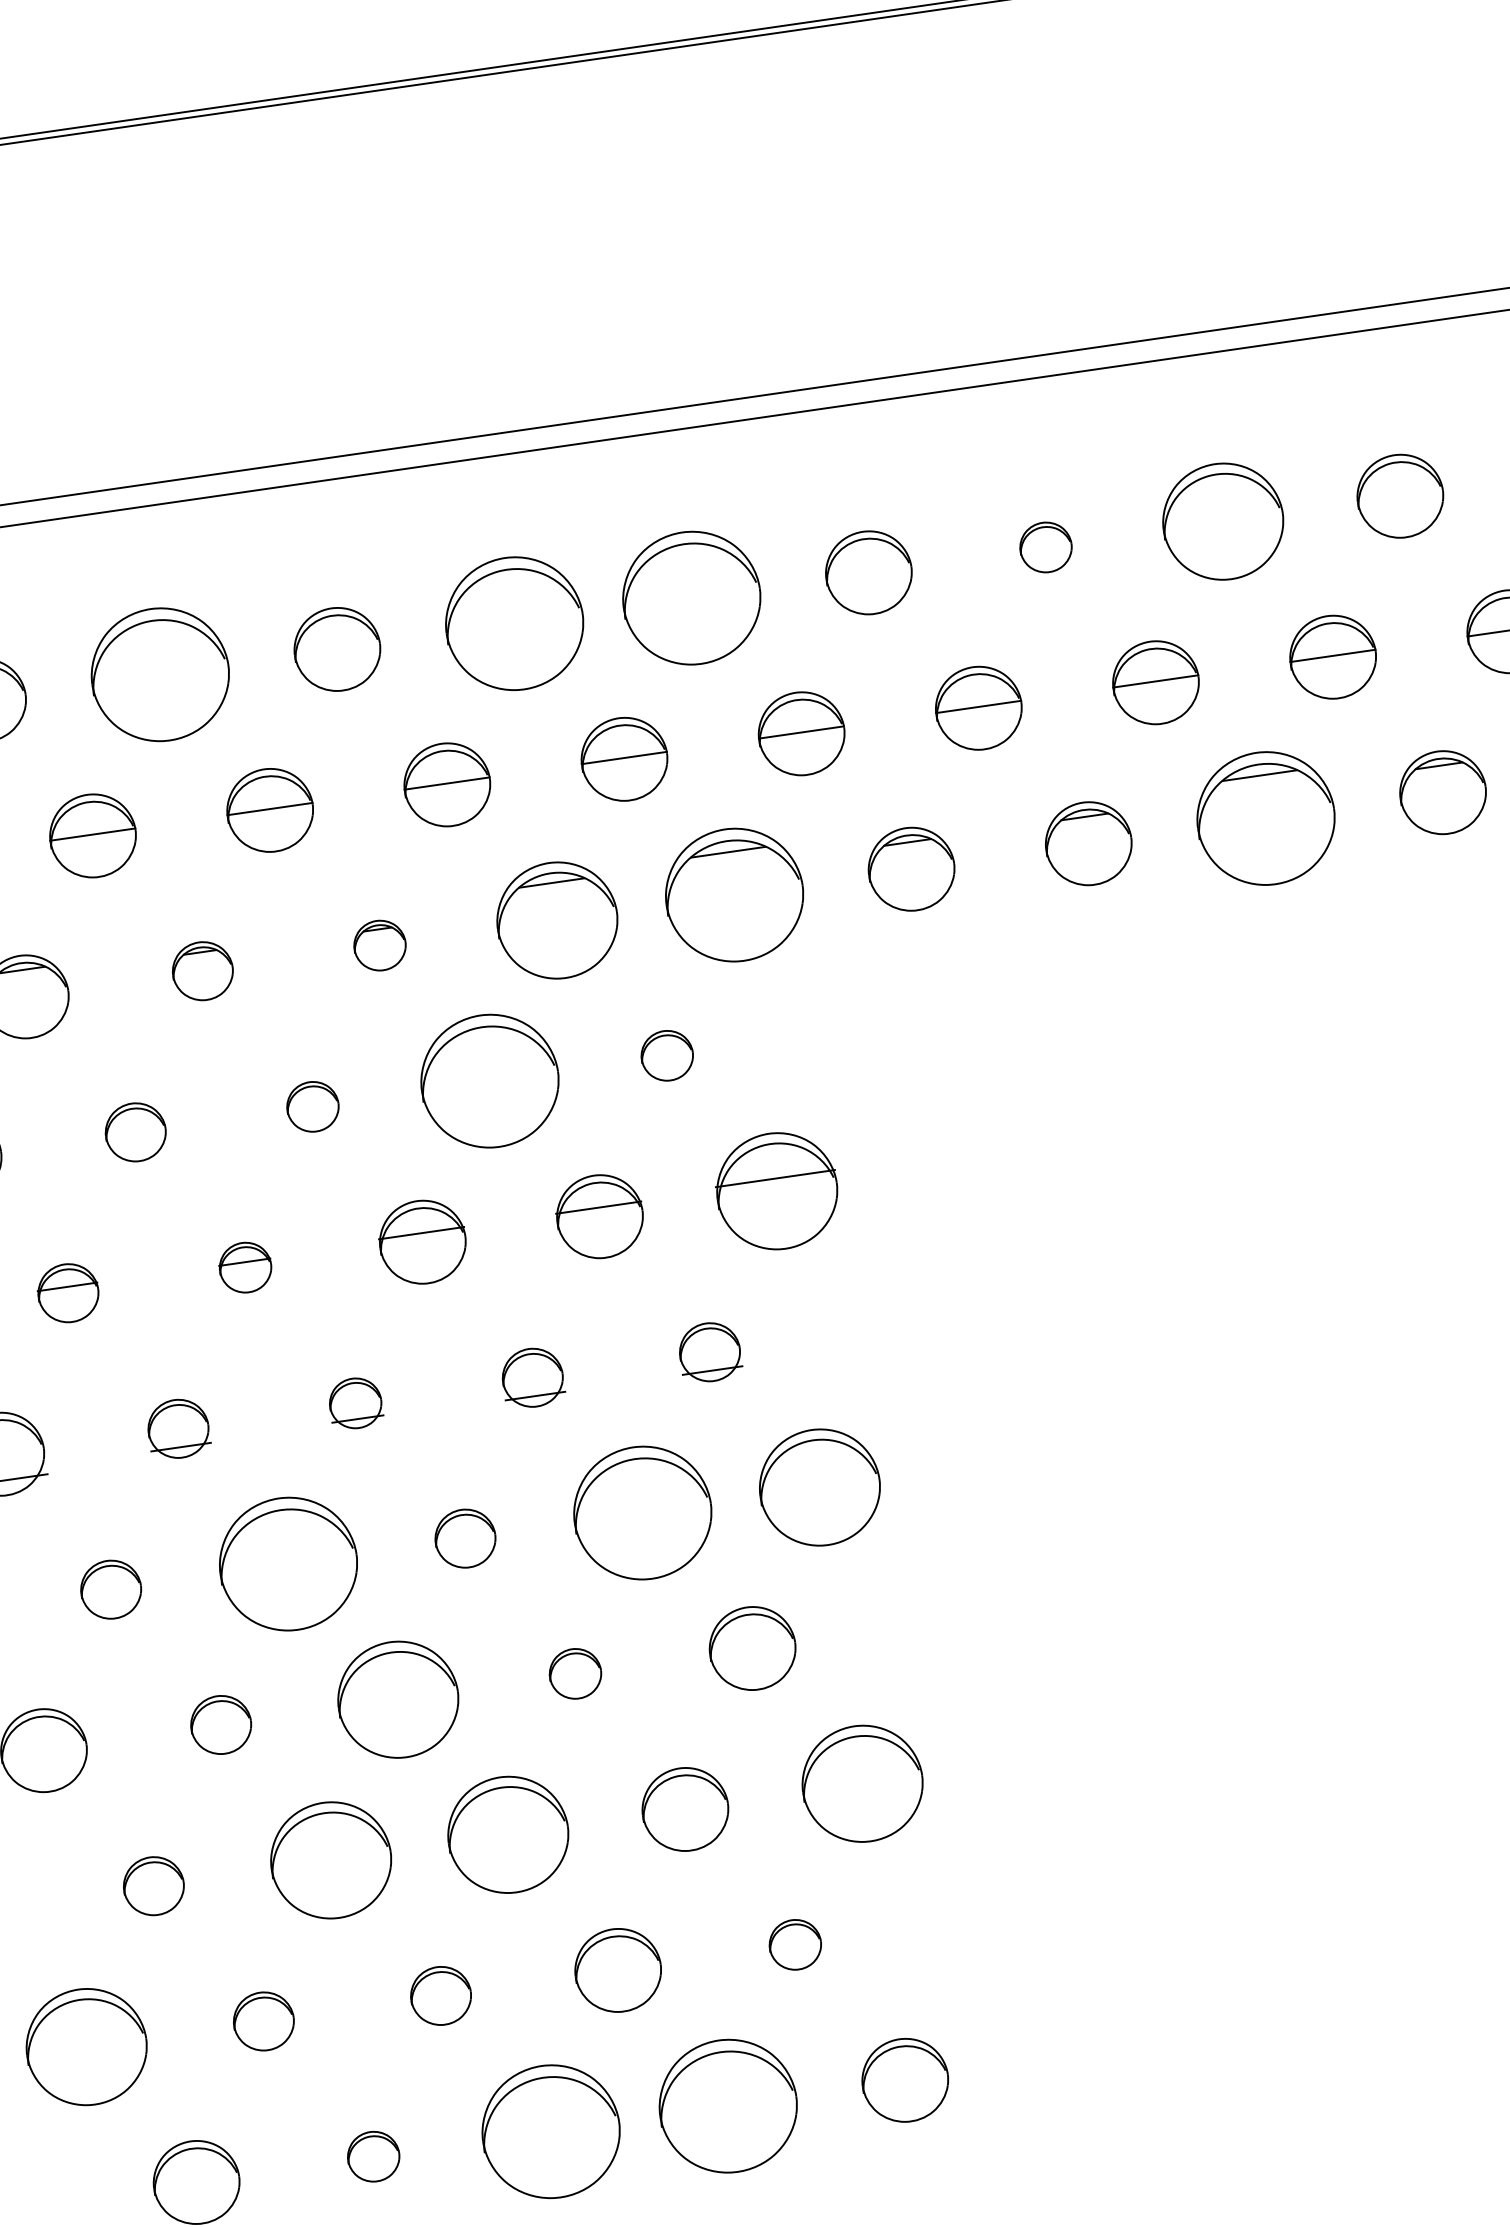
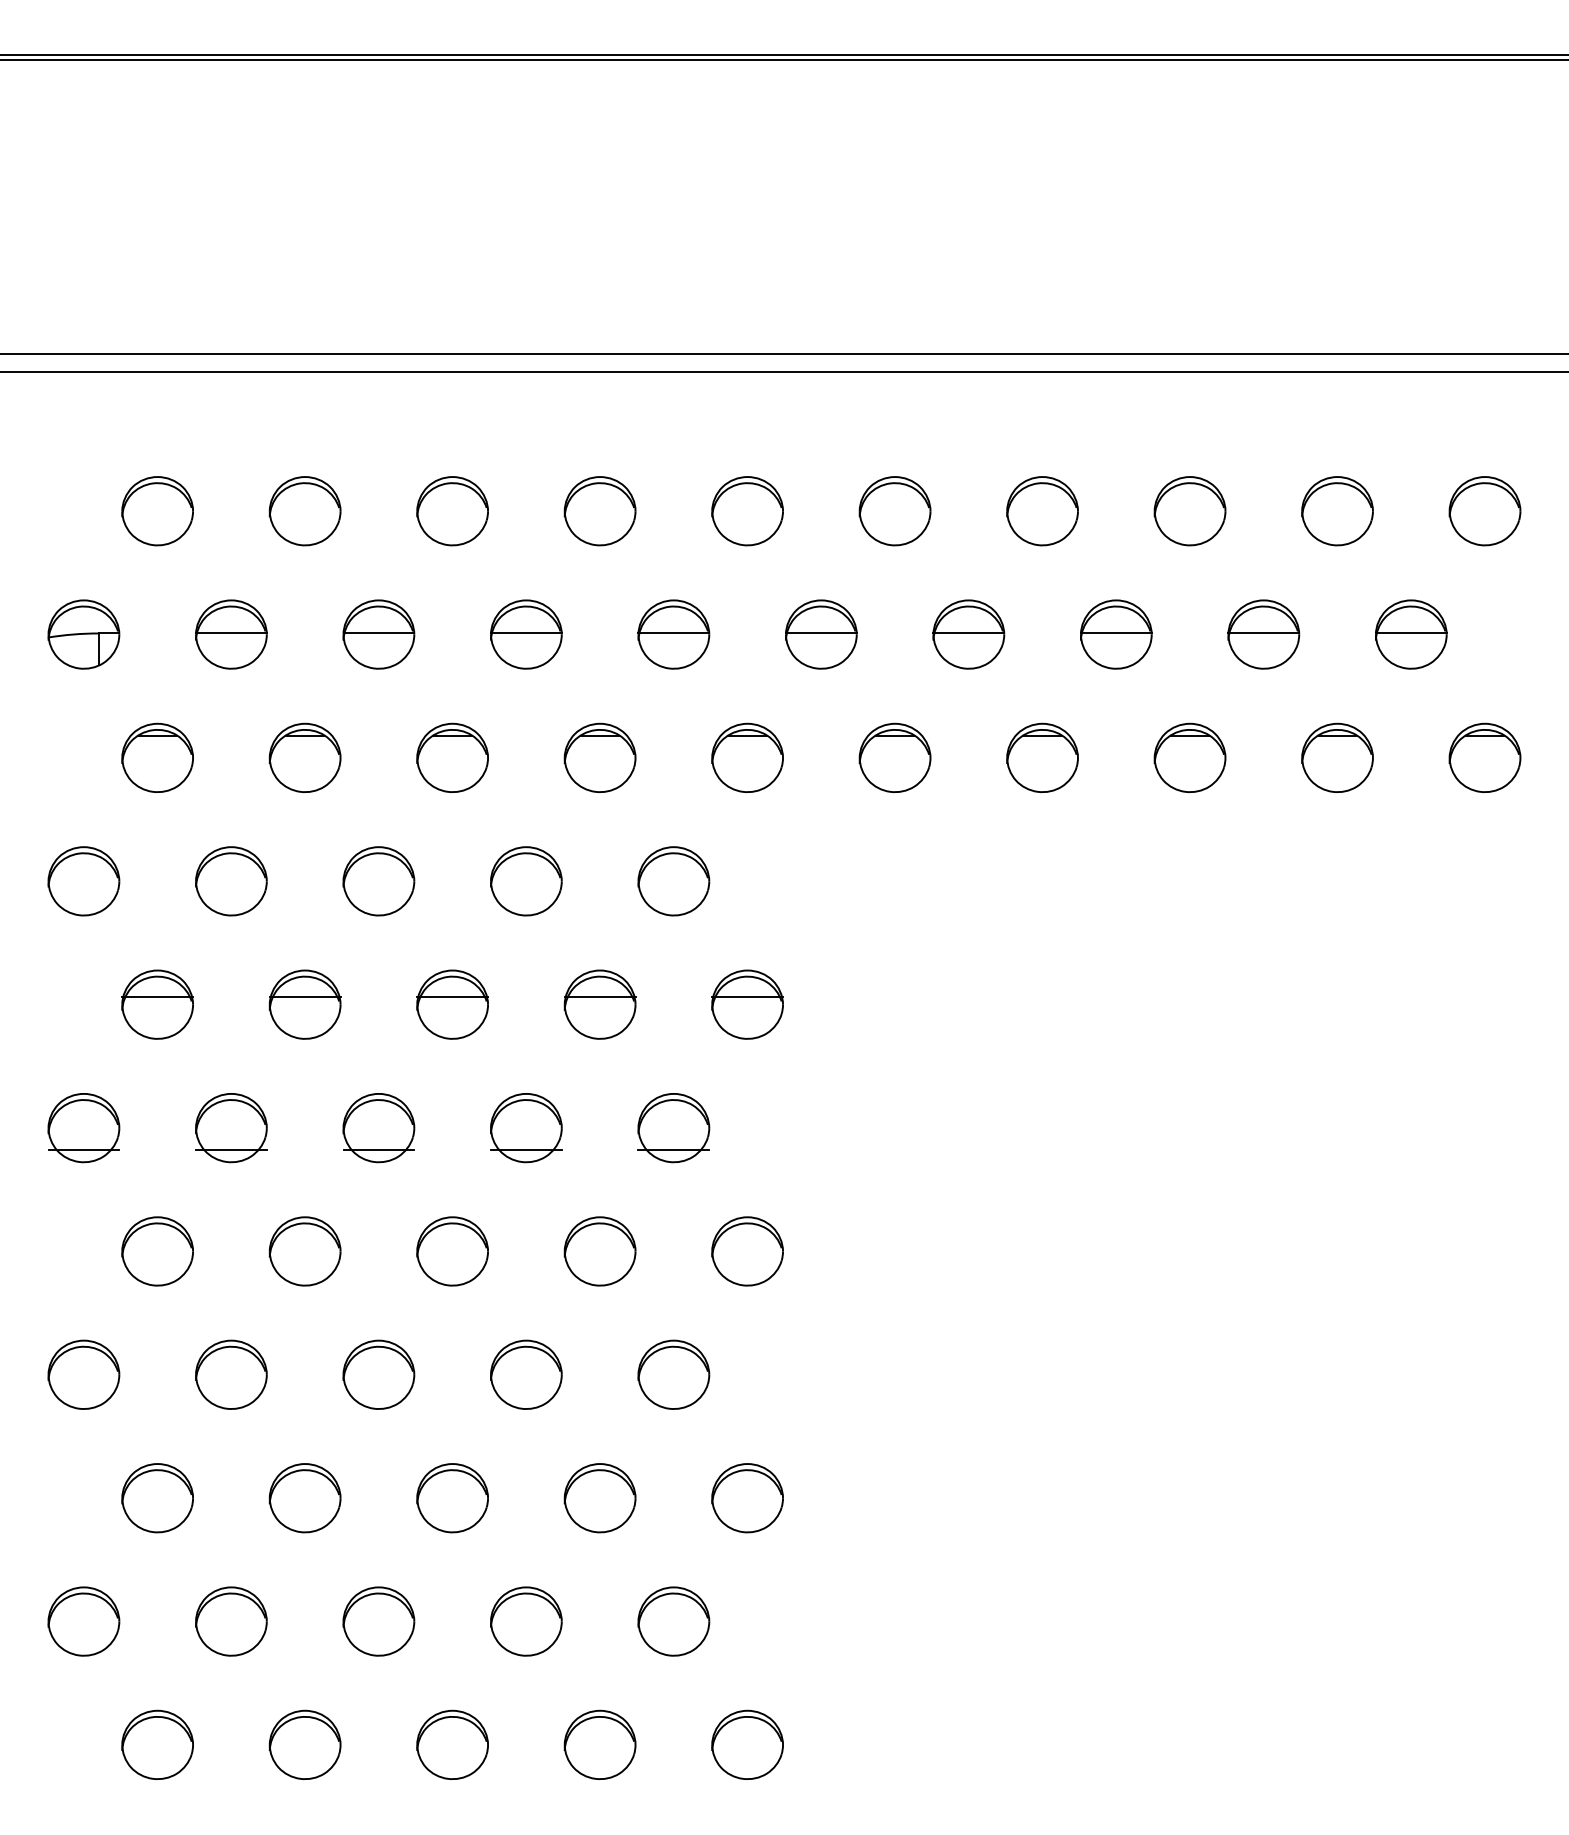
part: (1222, 522) -> (1189, 511), size x0.71
part: (1045, 547) -> (1042, 511), size x1.67
part: (691, 598) -> (747, 511), size x0.62
part: (513, 624) -> (599, 511), size x0.62
part: (159, 675) -> (304, 511), size x0.62
part: (1265, 817) -> (1189, 757), size x0.62
part: (734, 894) -> (747, 757), size x0.62
part: (556, 919) -> (599, 757), size x0.71
part: (379, 945) -> (452, 757), size x1.67
part: (202, 970) -> (304, 757), size x1.43
part: (666, 1056) -> (673, 881), size x1.67
part: (490, 1081) -> (526, 881), size x0.62
part: (312, 1107) -> (378, 881), size x1.67
part: (135, 1132) -> (231, 881), size x1.43
part: (776, 1190) -> (747, 1004), size x0.71
part: (244, 1267) -> (304, 1004), size x1.67
part: (68, 1293) -> (157, 1004), size x1.43
part: (709, 1352) -> (673, 1128), size x1.43
part: (532, 1378) -> (526, 1128), size x1.43
part: (355, 1403) -> (378, 1128), size x1.67
part: (178, 1429) -> (231, 1128), size x1.43
part: (819, 1487) -> (747, 1251), size x0.71
part: (641, 1513) -> (599, 1251), size x0.62
part: (465, 1538) -> (452, 1251), size x1.43
part: (287, 1564) -> (304, 1251), size x0.62
part: (111, 1589) -> (157, 1251), size x1.43
part: (575, 1673) -> (526, 1374), size x1.67
part: (397, 1699) -> (378, 1374), size x0.71
part: (221, 1724) -> (231, 1374), size x1.43
part: (862, 1784) -> (747, 1498), size x0.71
part: (508, 1835) -> (452, 1498), size x0.71
part: (330, 1861) -> (304, 1498), size x0.71
part: (153, 1886) -> (157, 1498), size x1.43
part: (794, 1944) -> (673, 1621), size x1.67
part: (440, 1995) -> (378, 1621), size x1.43
part: (263, 2021) -> (231, 1621), size x1.43
part: (86, 2047) -> (83, 1621), size x0.71
part: (727, 2105) -> (599, 1744), size x0.62
part: (550, 2130) -> (452, 1744), size x0.62
part: (372, 2156) -> (304, 1744), size x1.67

